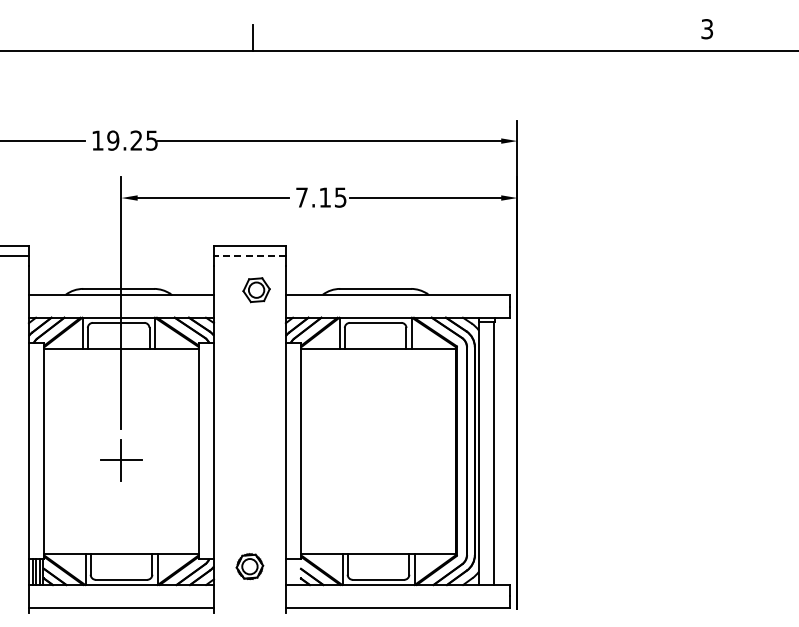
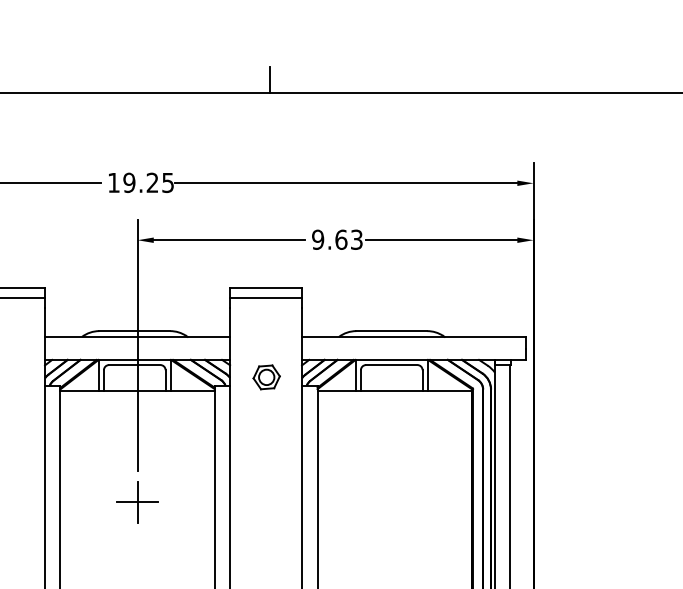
text: (320, 197) -> (336, 239), 7.15 -> 9.63
line: (249, 255) -> (265, 297), dashed -> solid
part: (256, 290) -> (266, 377), moved

